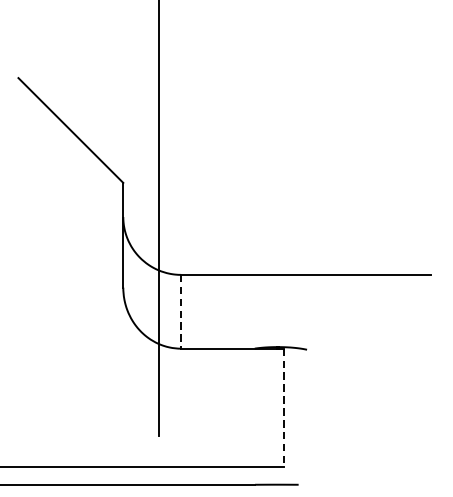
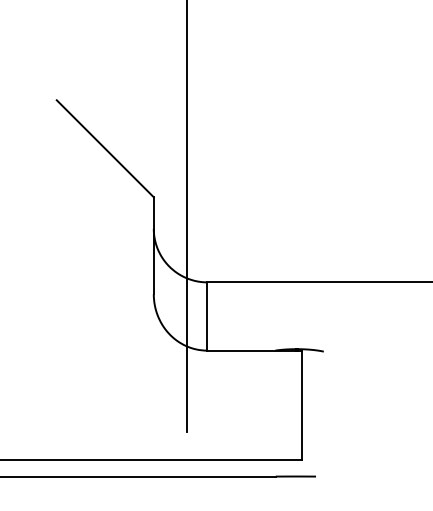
line: (181, 312) -> (207, 317), dashed -> solid
line: (284, 407) -> (302, 405), dashed -> solid

